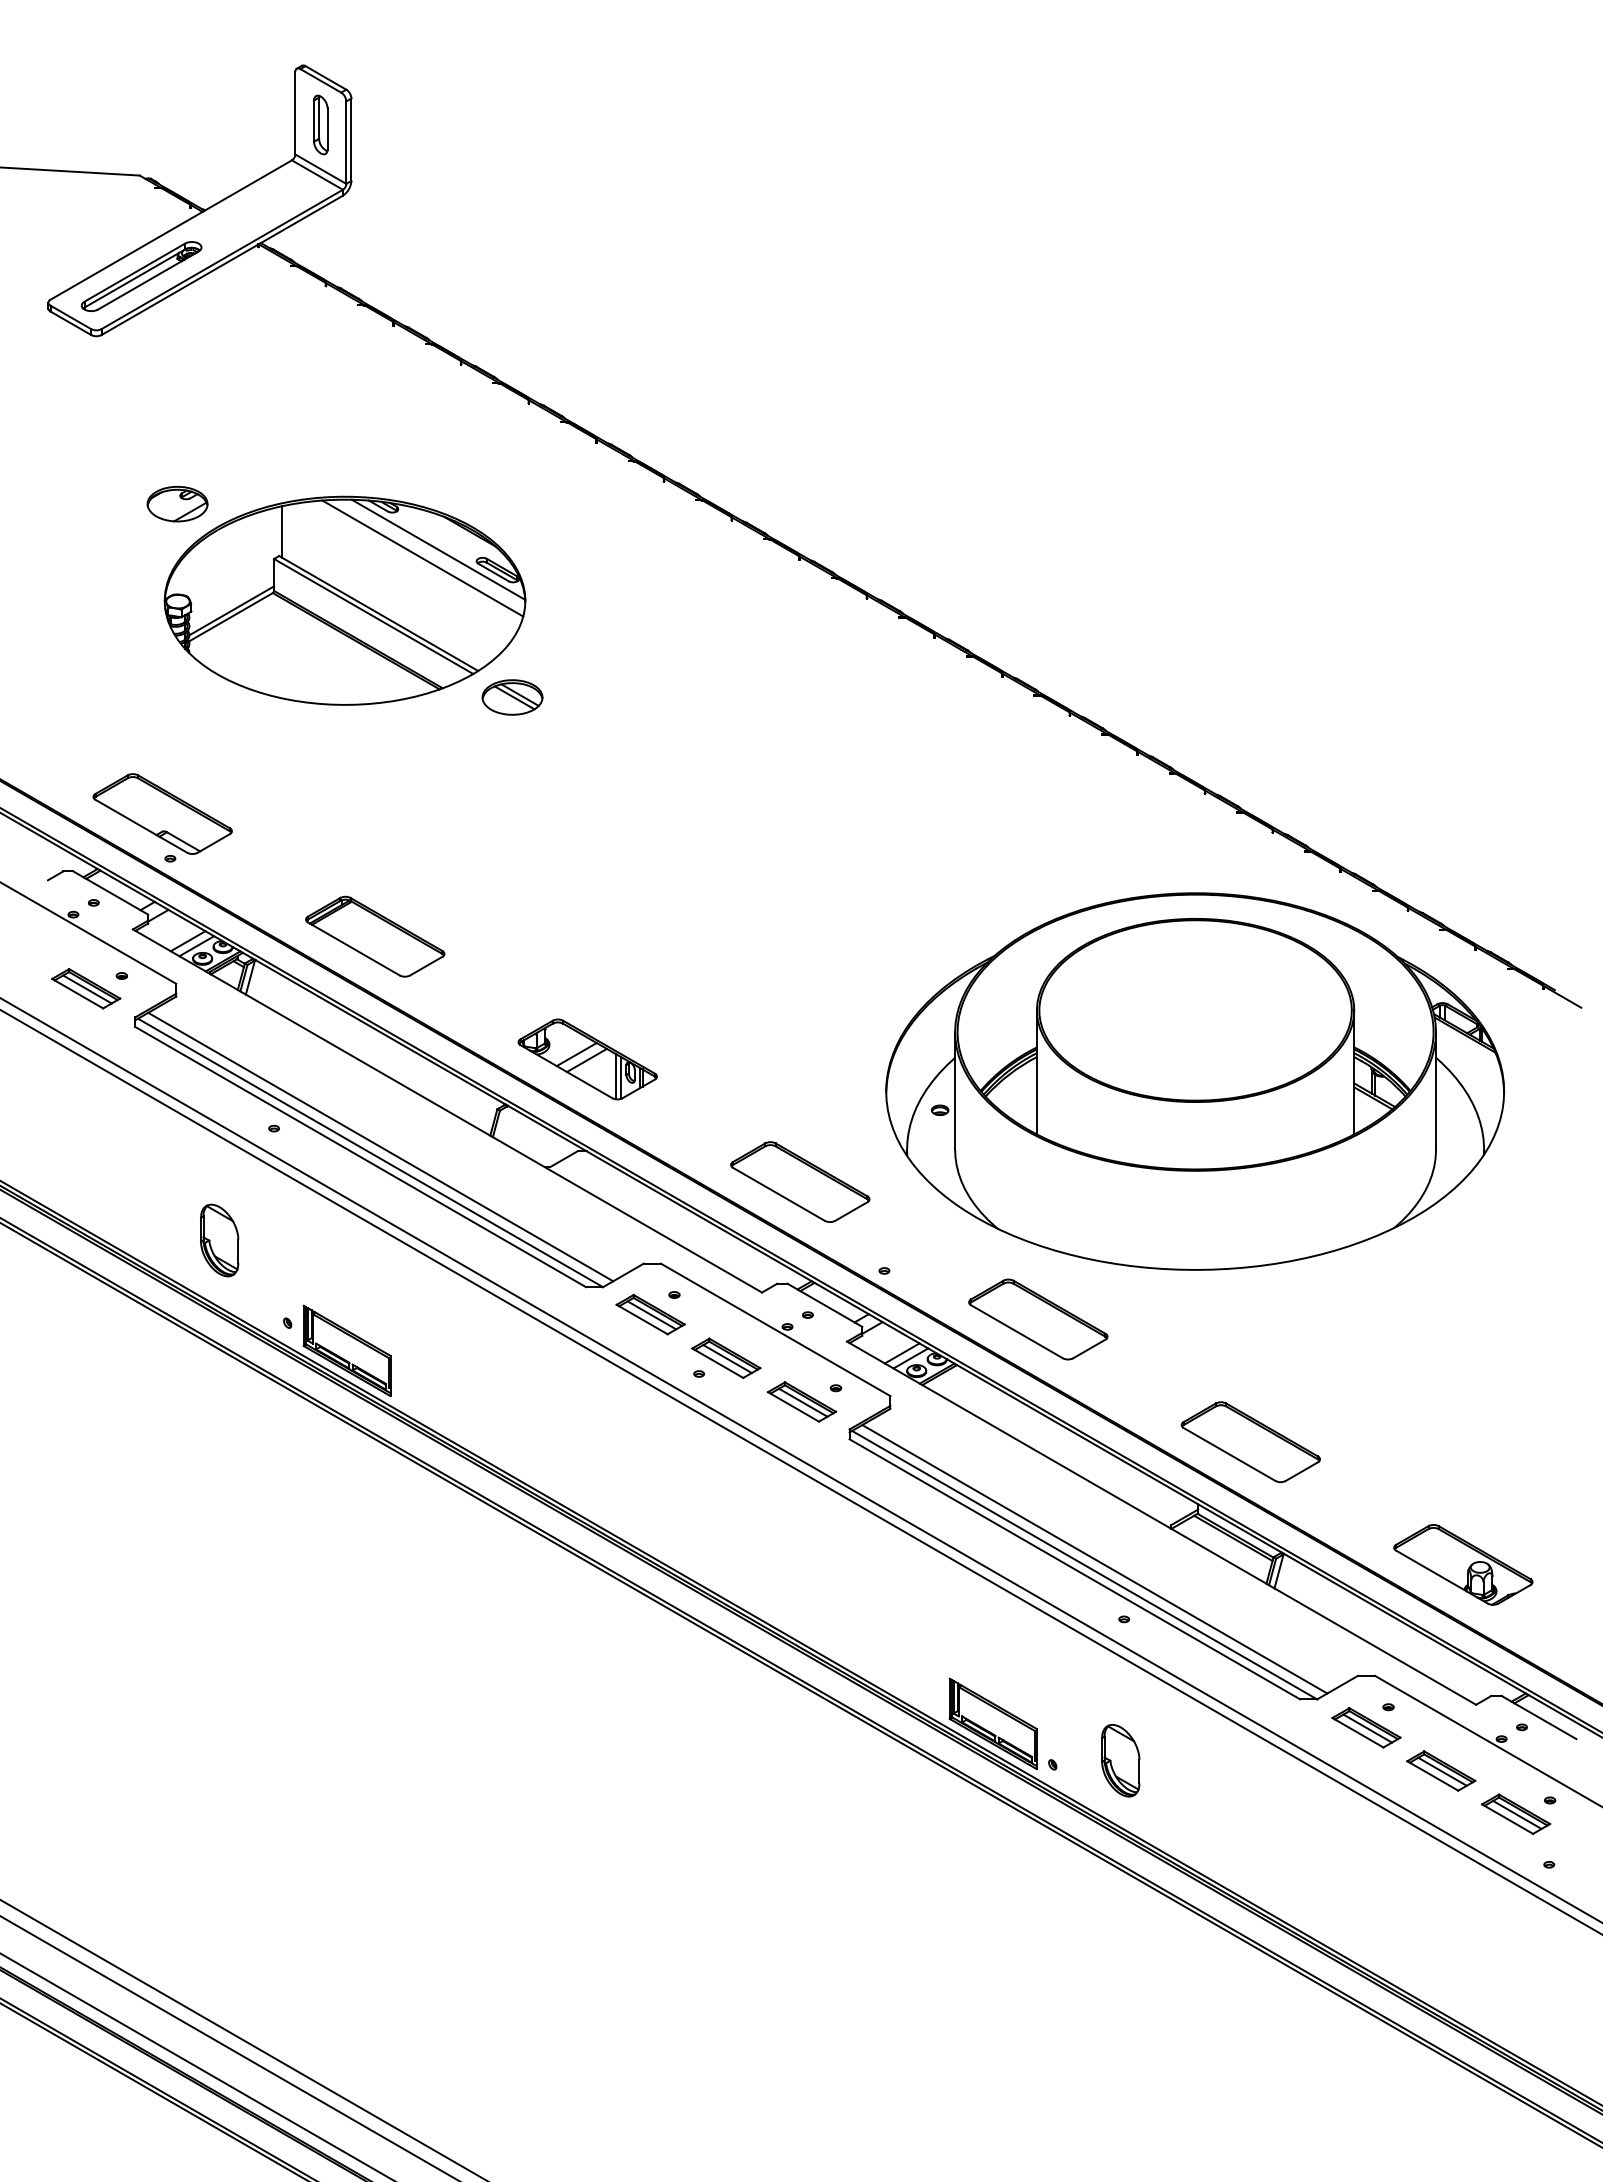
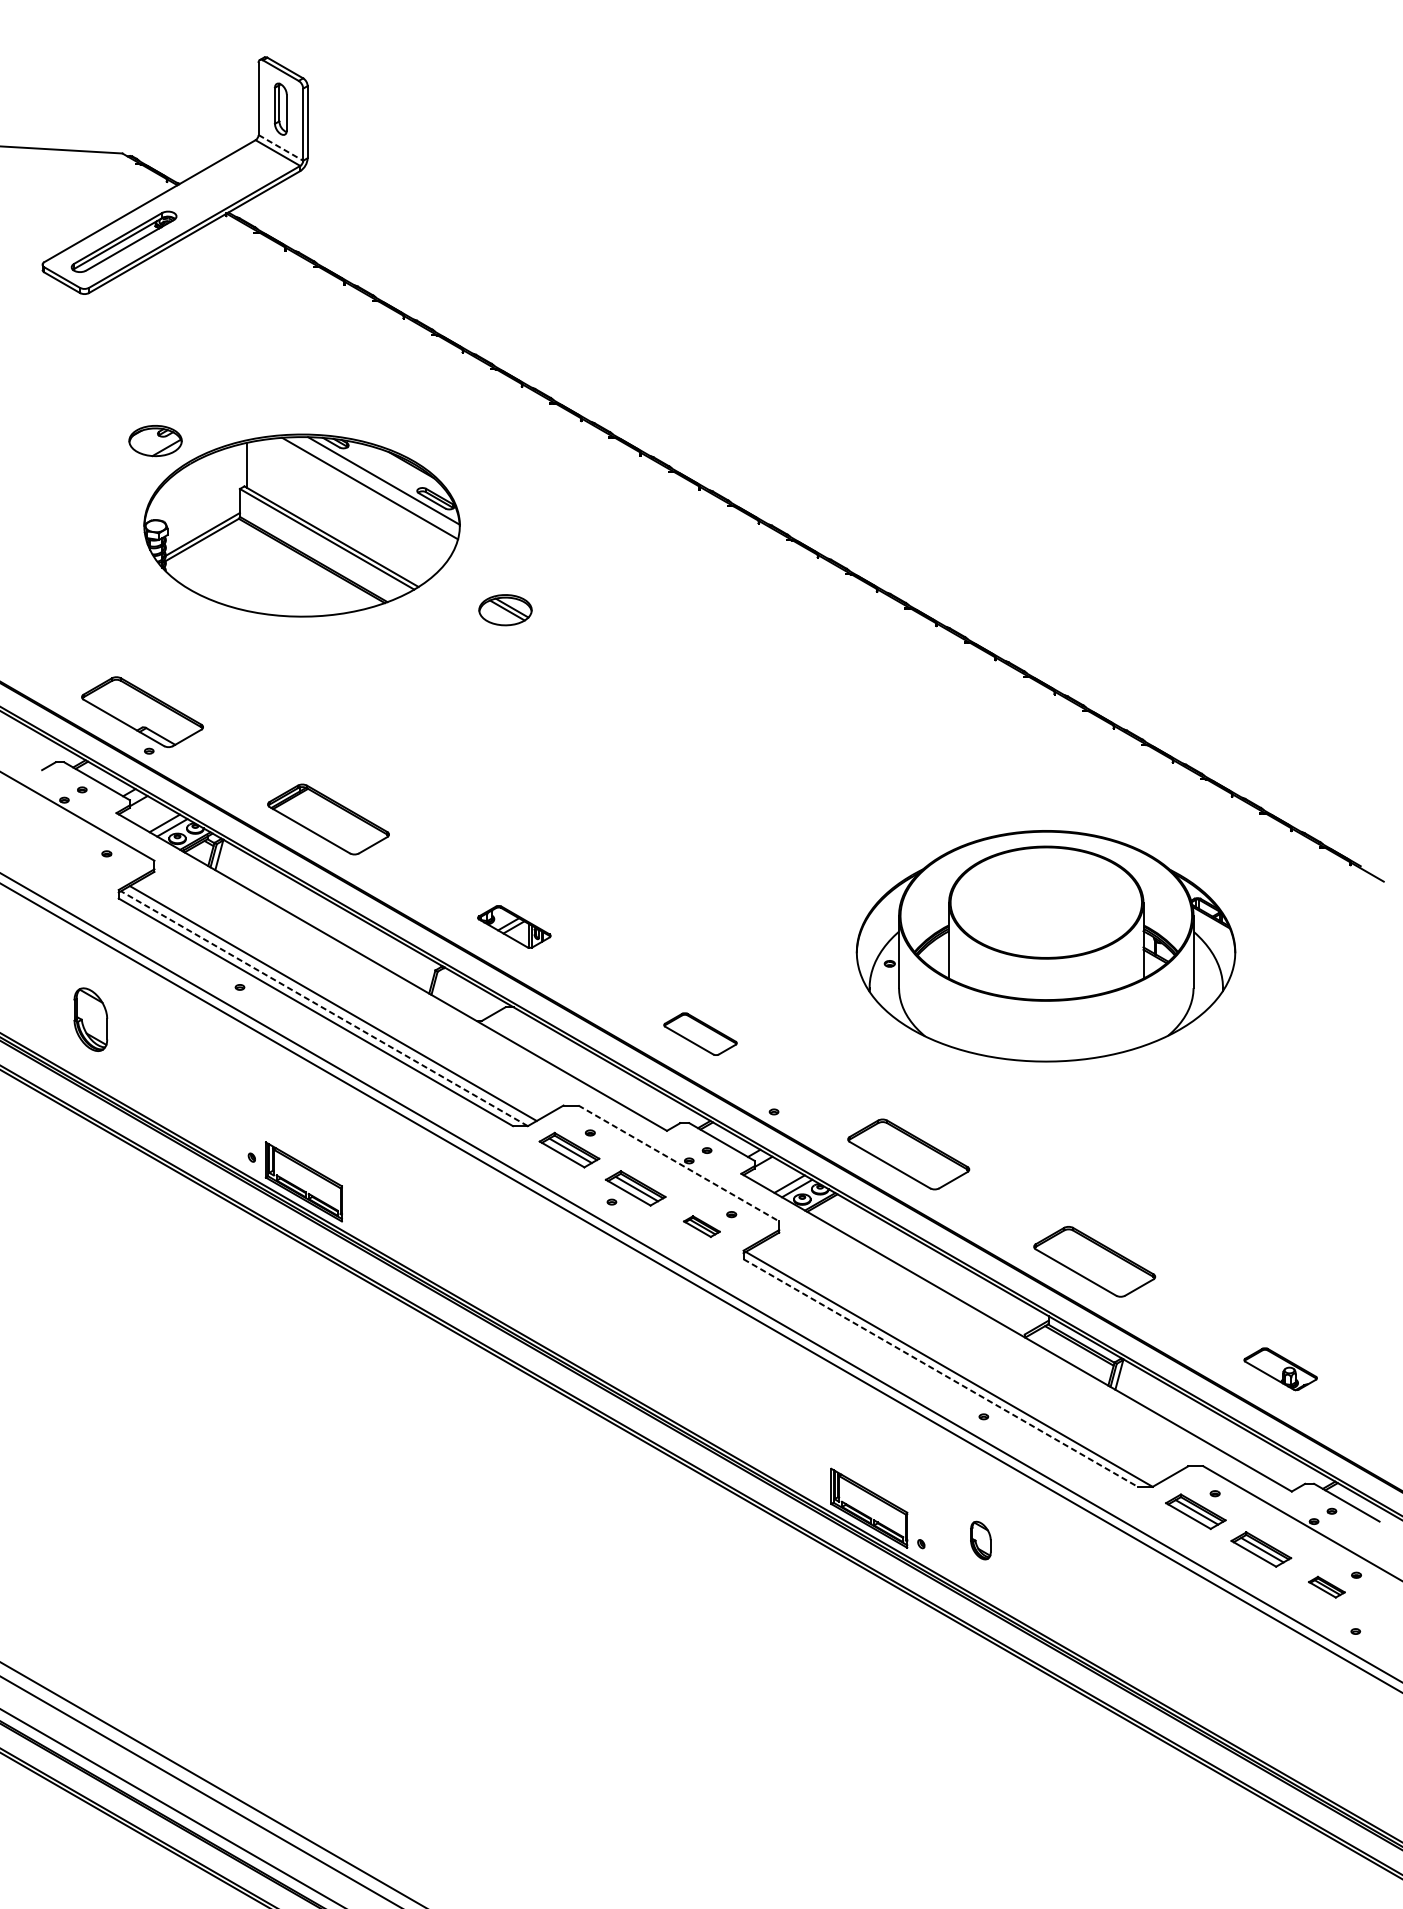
line: (321, 169) -> (281, 148), solid -> dashed
part: (512, 697) -> (505, 610), moved
part: (86, 988) -> (75, 864), removed
part: (587, 1059) -> (514, 926), size x0.6
part: (1195, 1081) -> (1046, 946), size x0.7
line: (370, 1152) -> (324, 1008), solid -> dashed
part: (800, 1181) -> (700, 1033), size x0.6
part: (219, 1240) -> (90, 1019), moved
line: (775, 1329) -> (678, 1163), solid -> dashed
part: (801, 1401) -> (701, 1226), size x0.6
line: (1094, 1559) -> (957, 1364), removed
part: (1463, 1564) -> (1280, 1368), size x0.6
line: (1075, 1569) -> (941, 1373), solid -> dashed
part: (1120, 1760) -> (980, 1540), size x0.6
part: (1516, 1813) -> (1327, 1586), size x0.6

